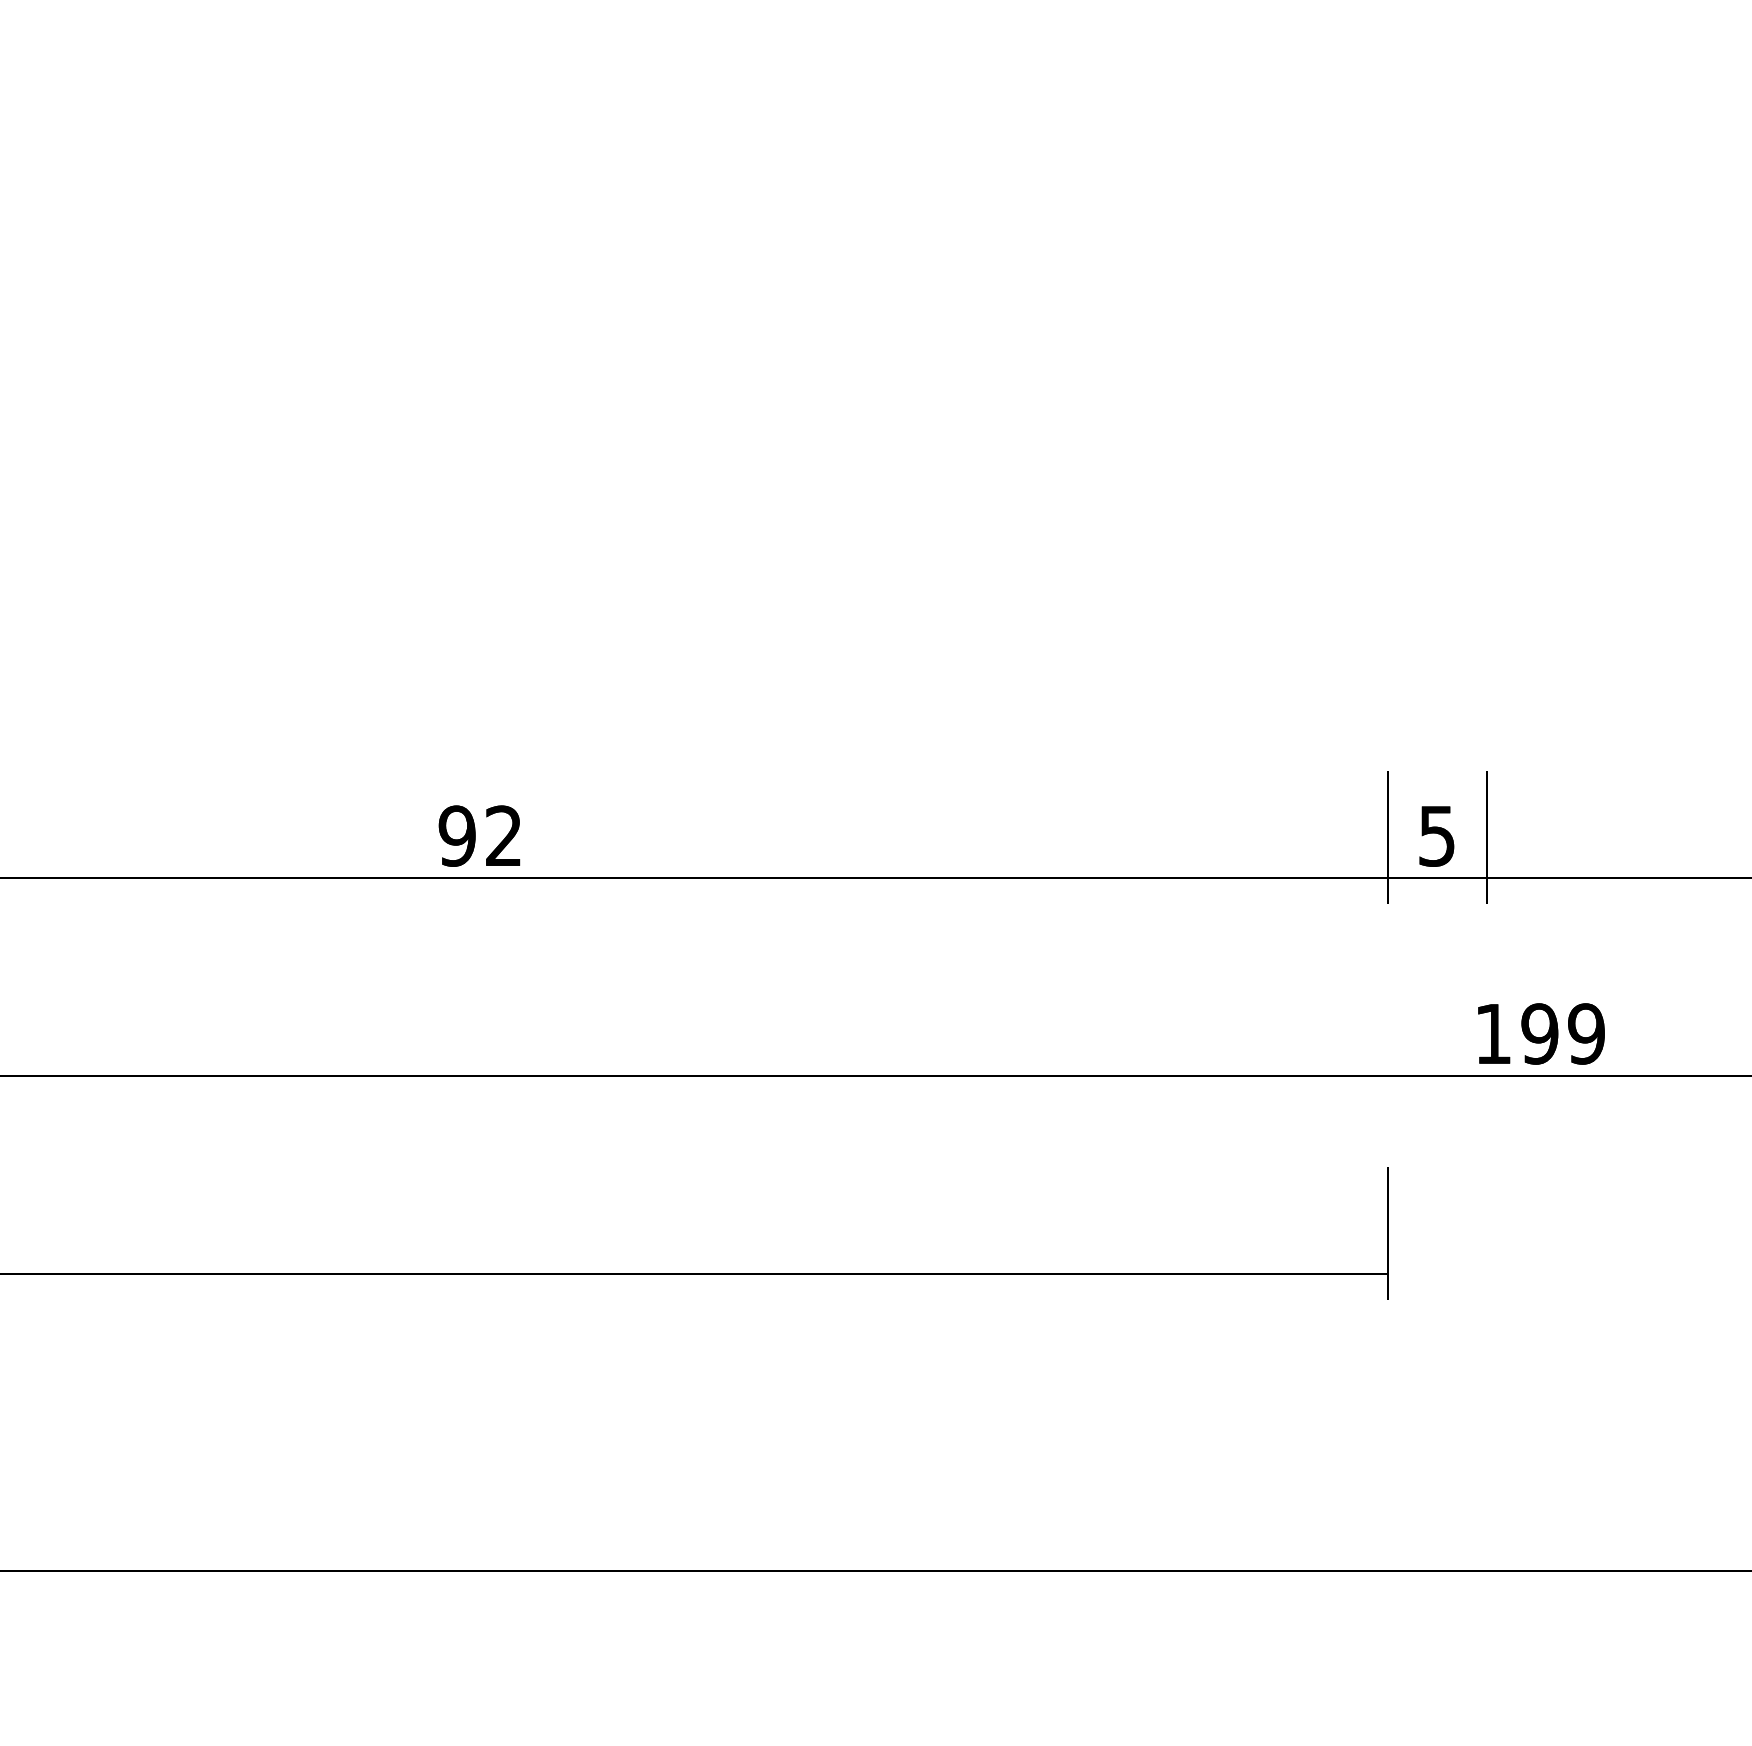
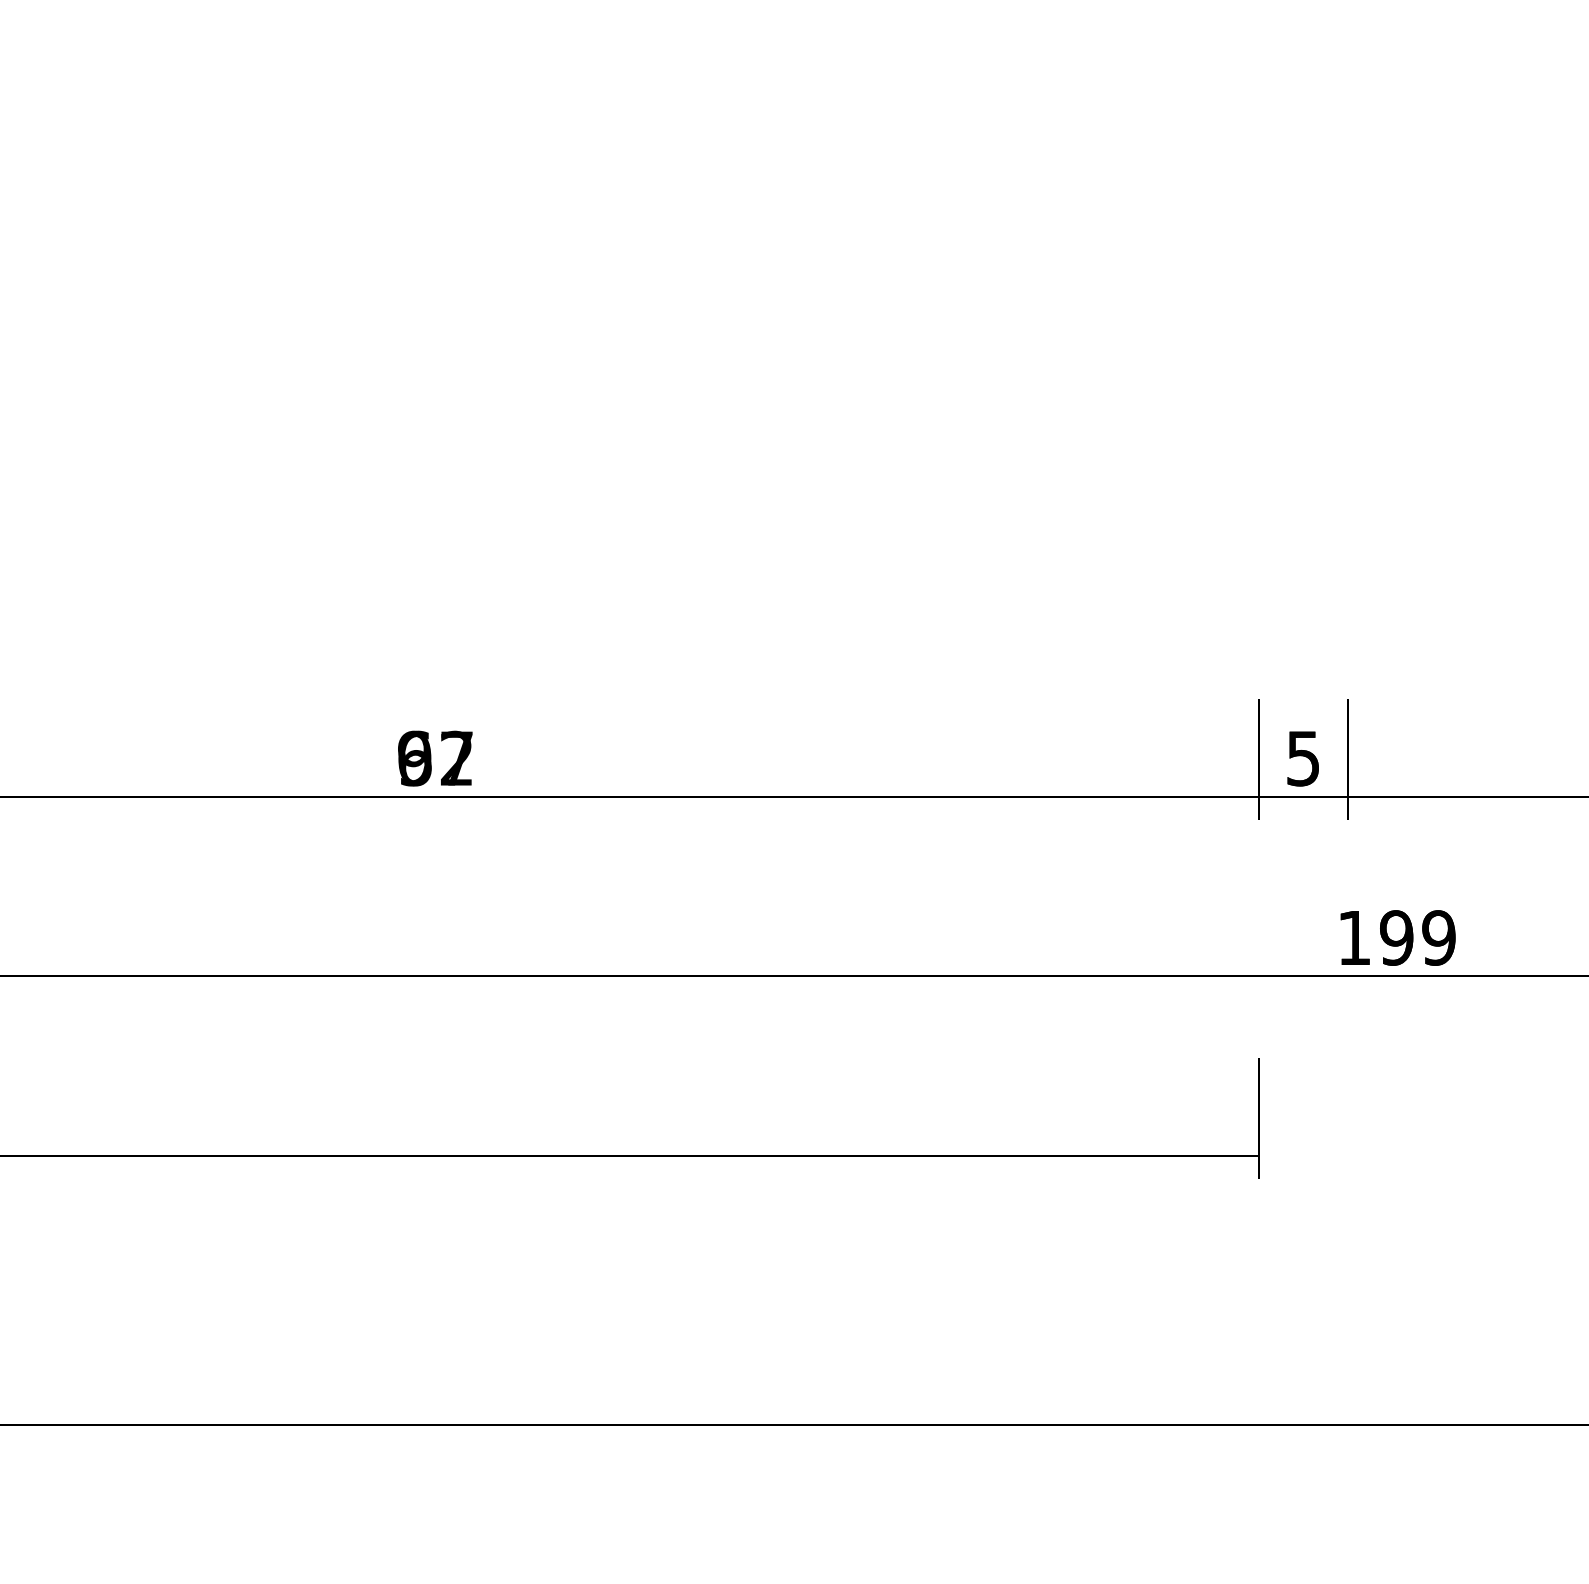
text: (480, 836) -> (435, 758), 92 -> 67

